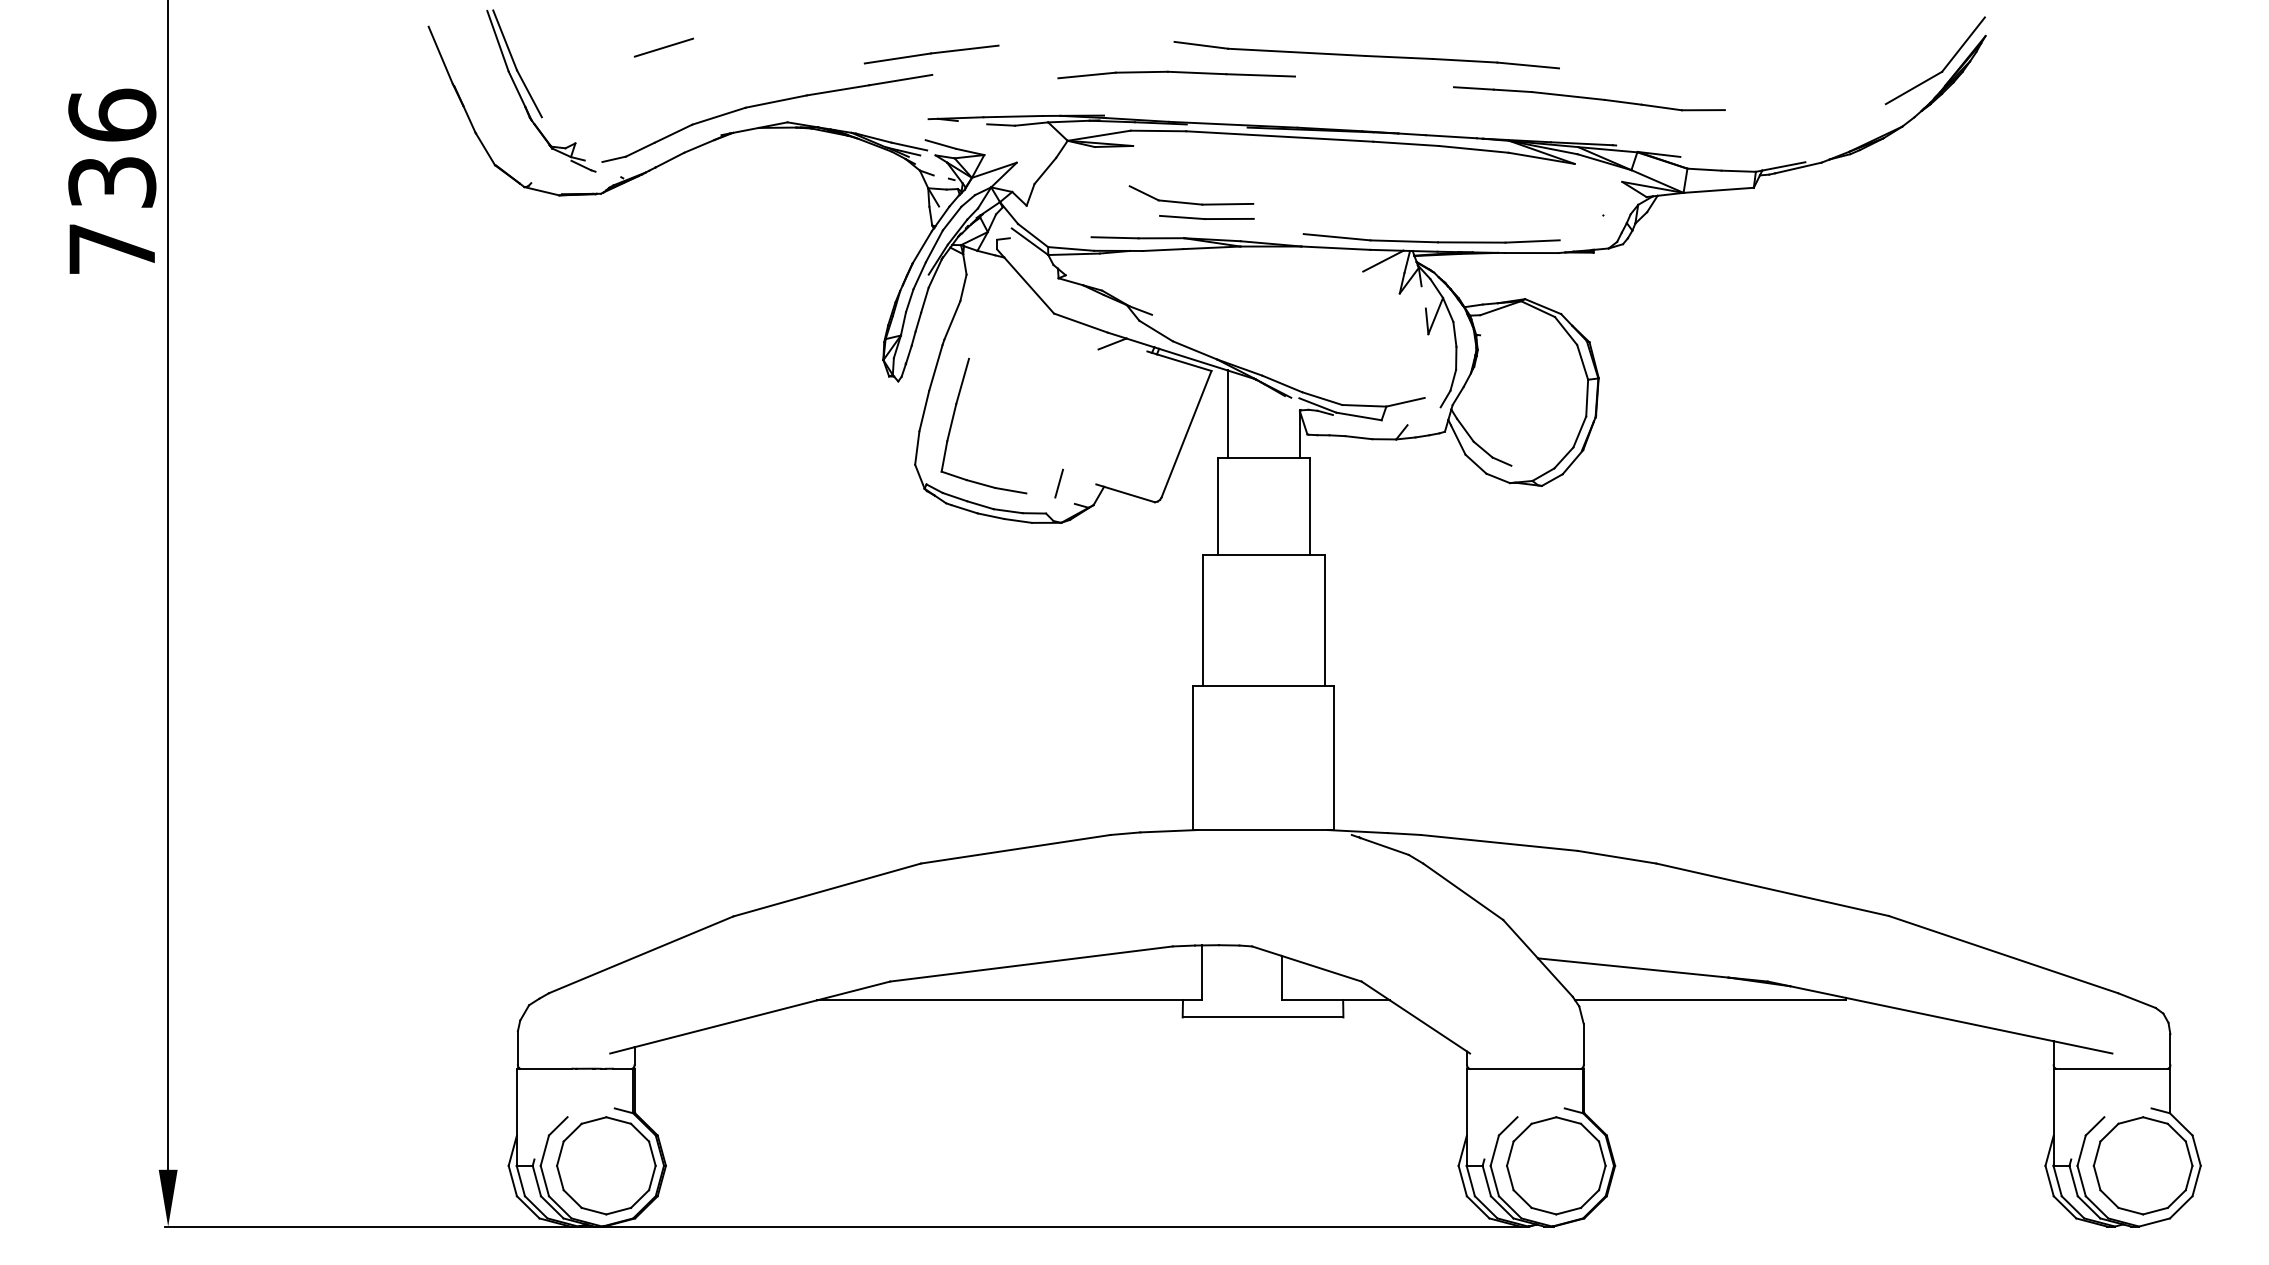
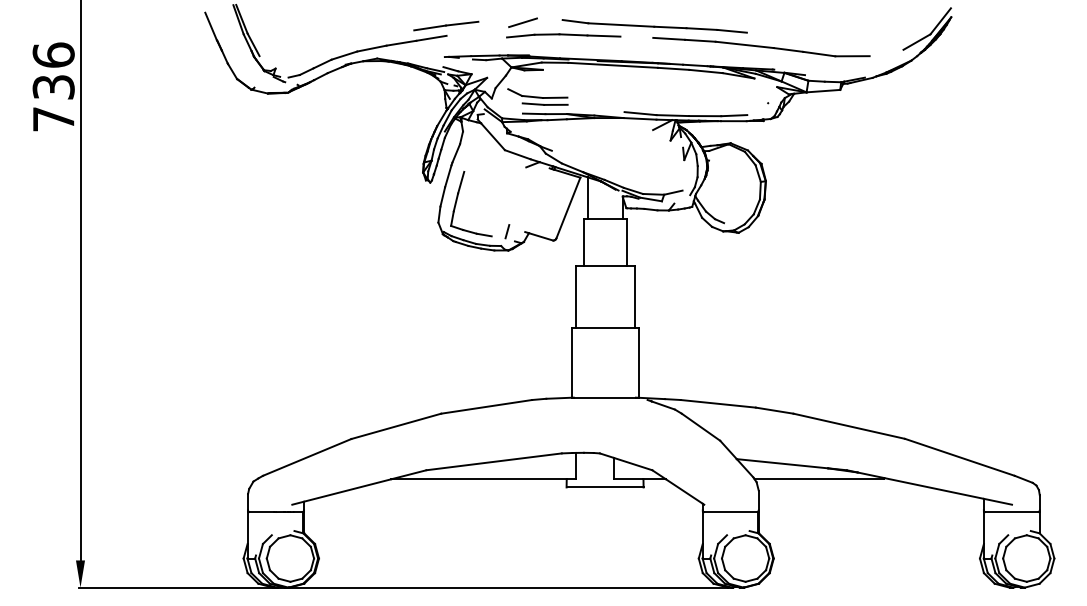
line: (662, 47) -> (522, 22), moved
part: (1589, 99) -> (761, 47), size x1.67
part: (1190, 201) -> (537, 96), moved

